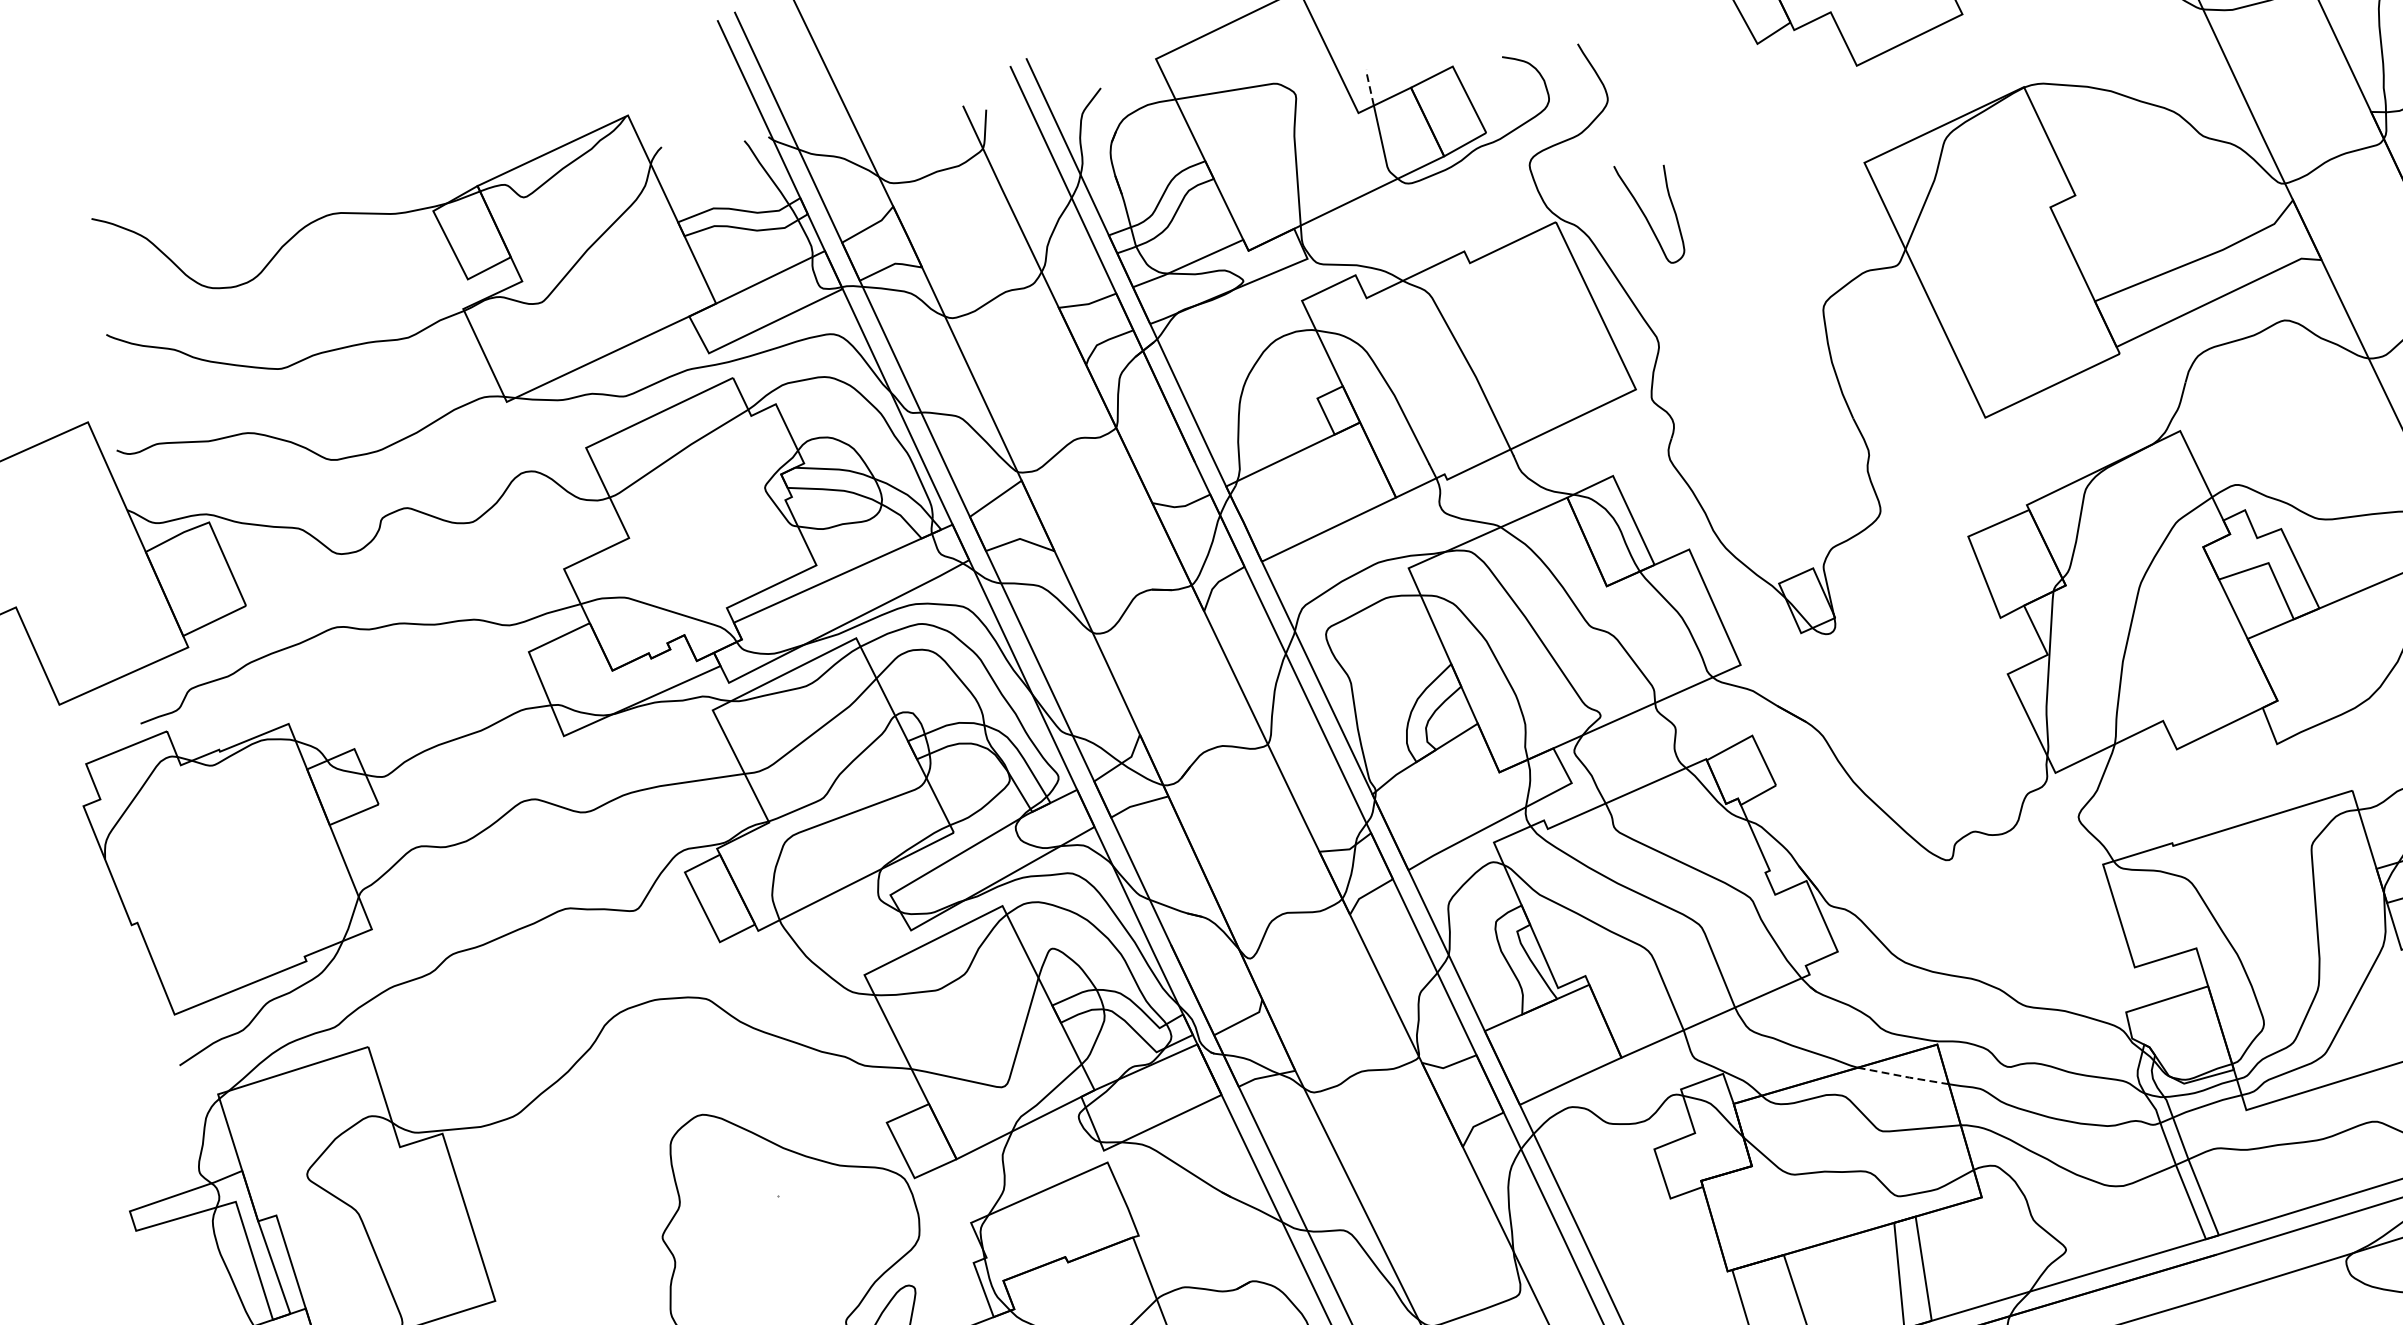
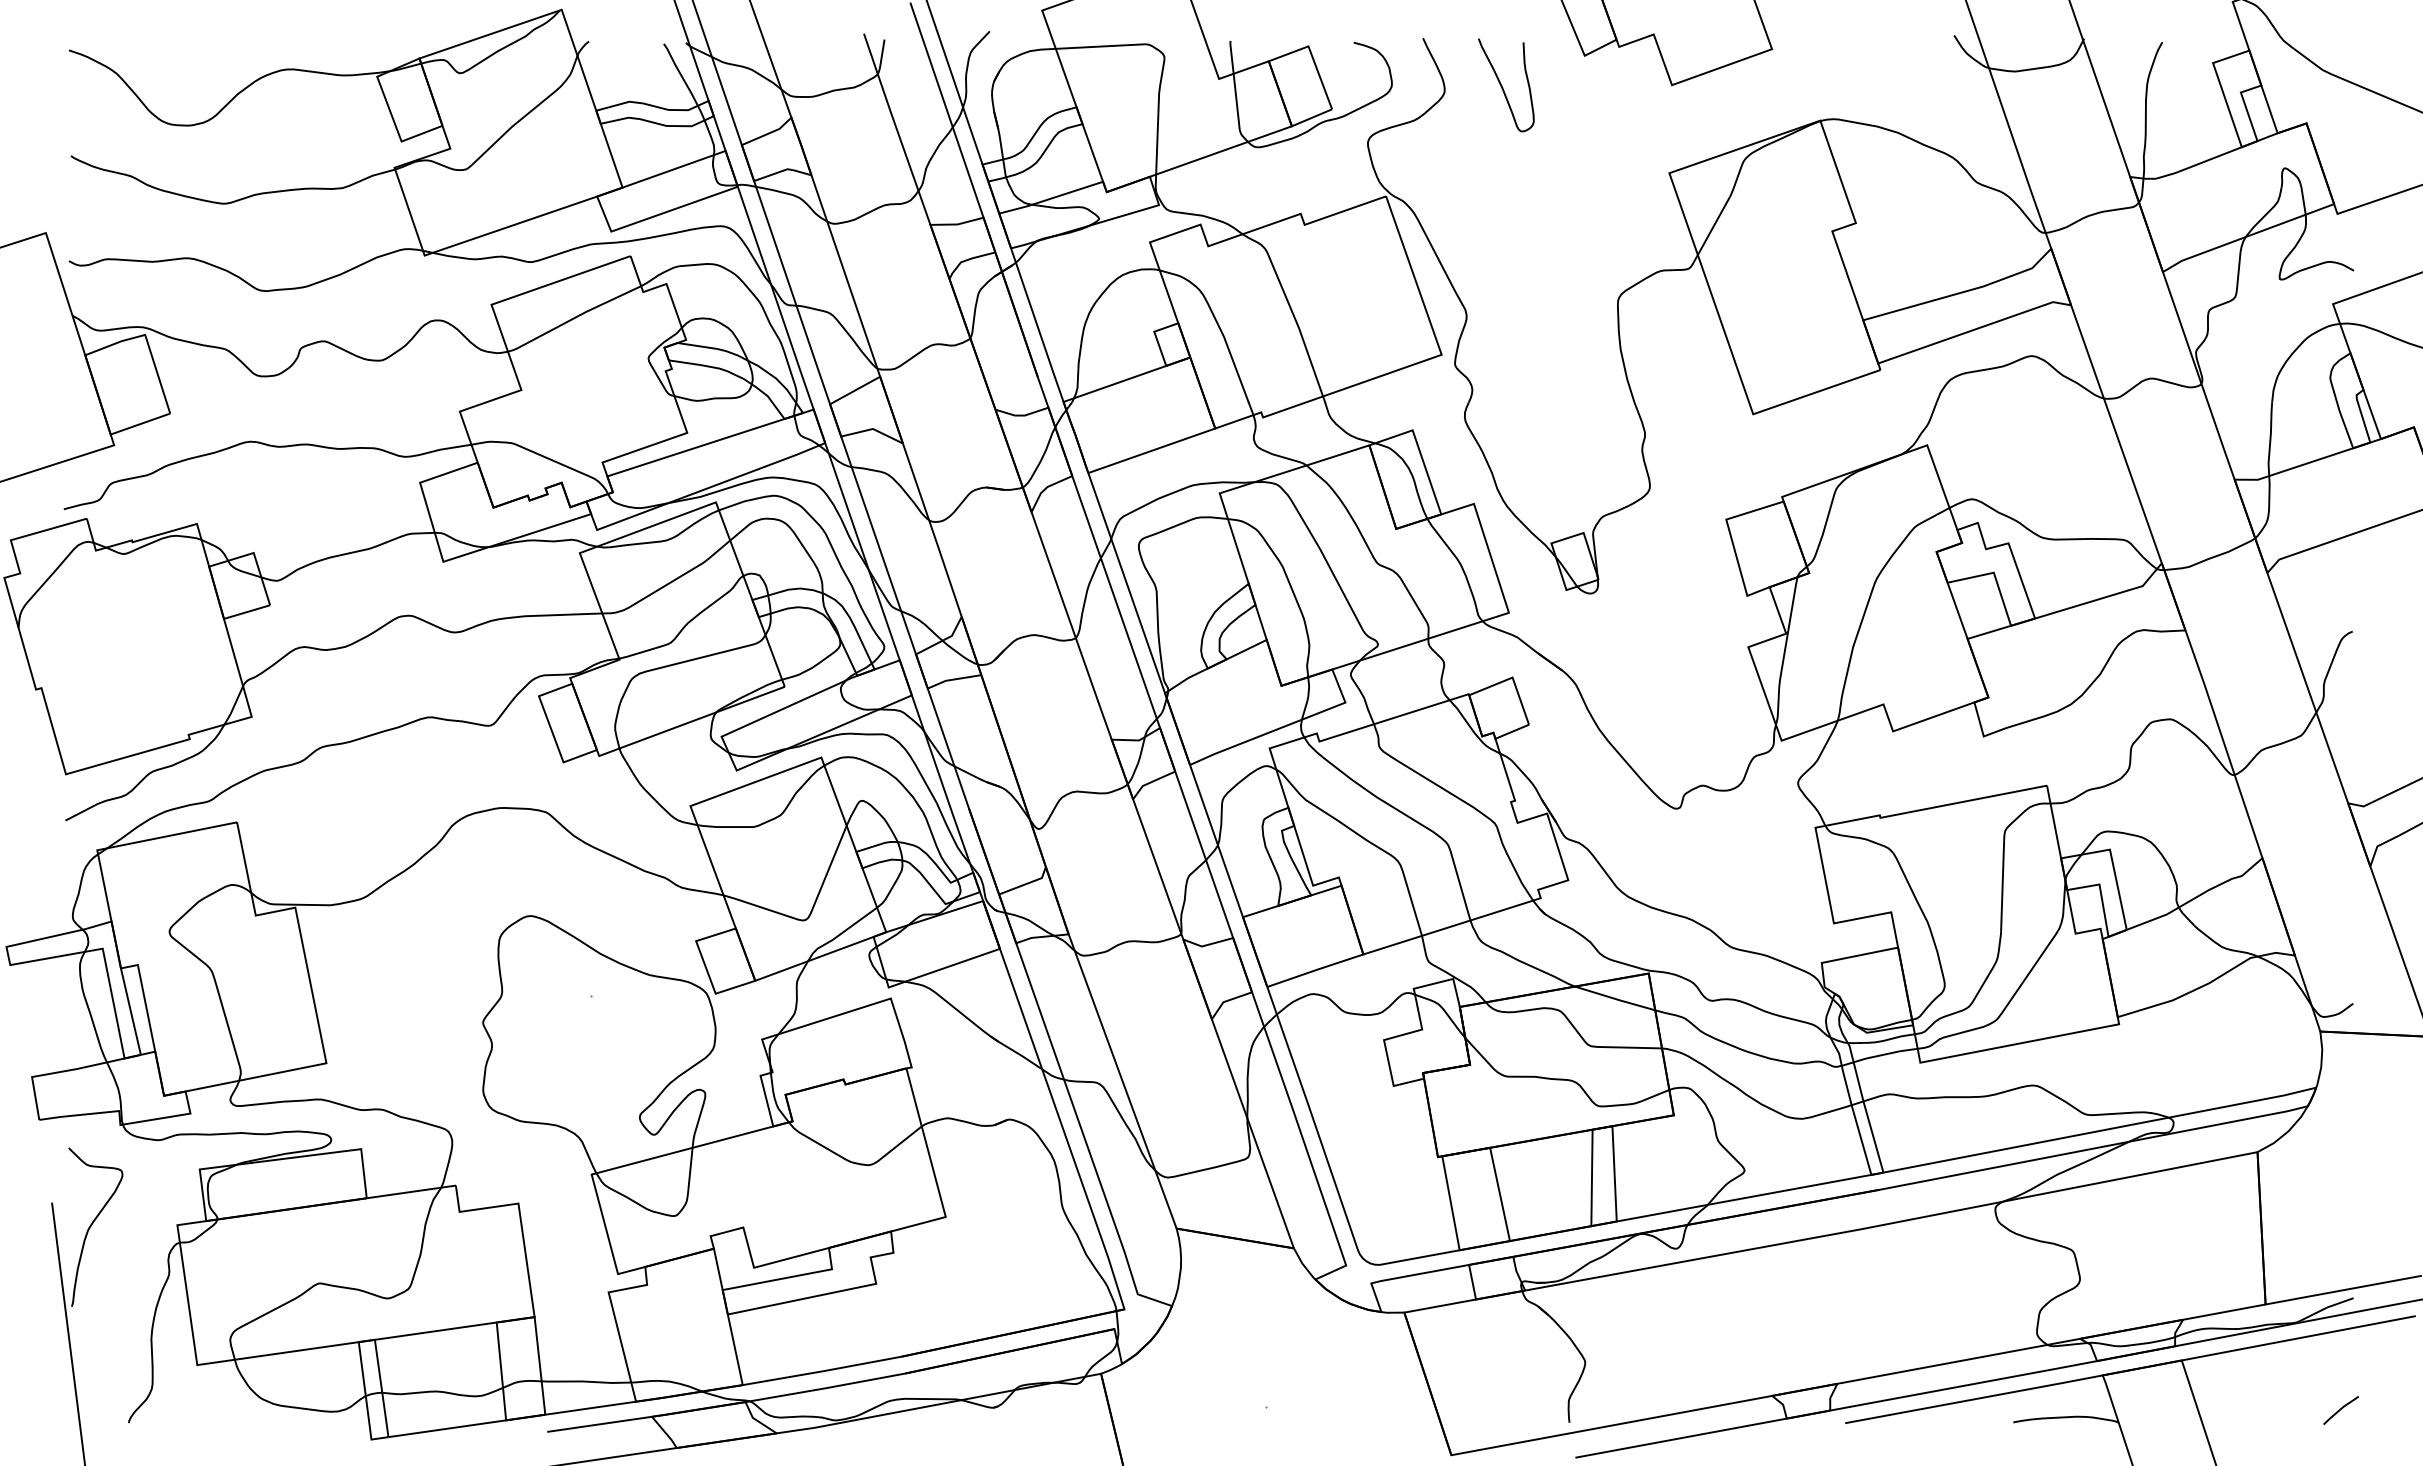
line: (1369, 86) -> (1231, 56), dashed -> solid
curve: (1647, 216) -> (1503, 87), moved
line: (1903, 1077) -> (1615, 999), dashed -> solid

